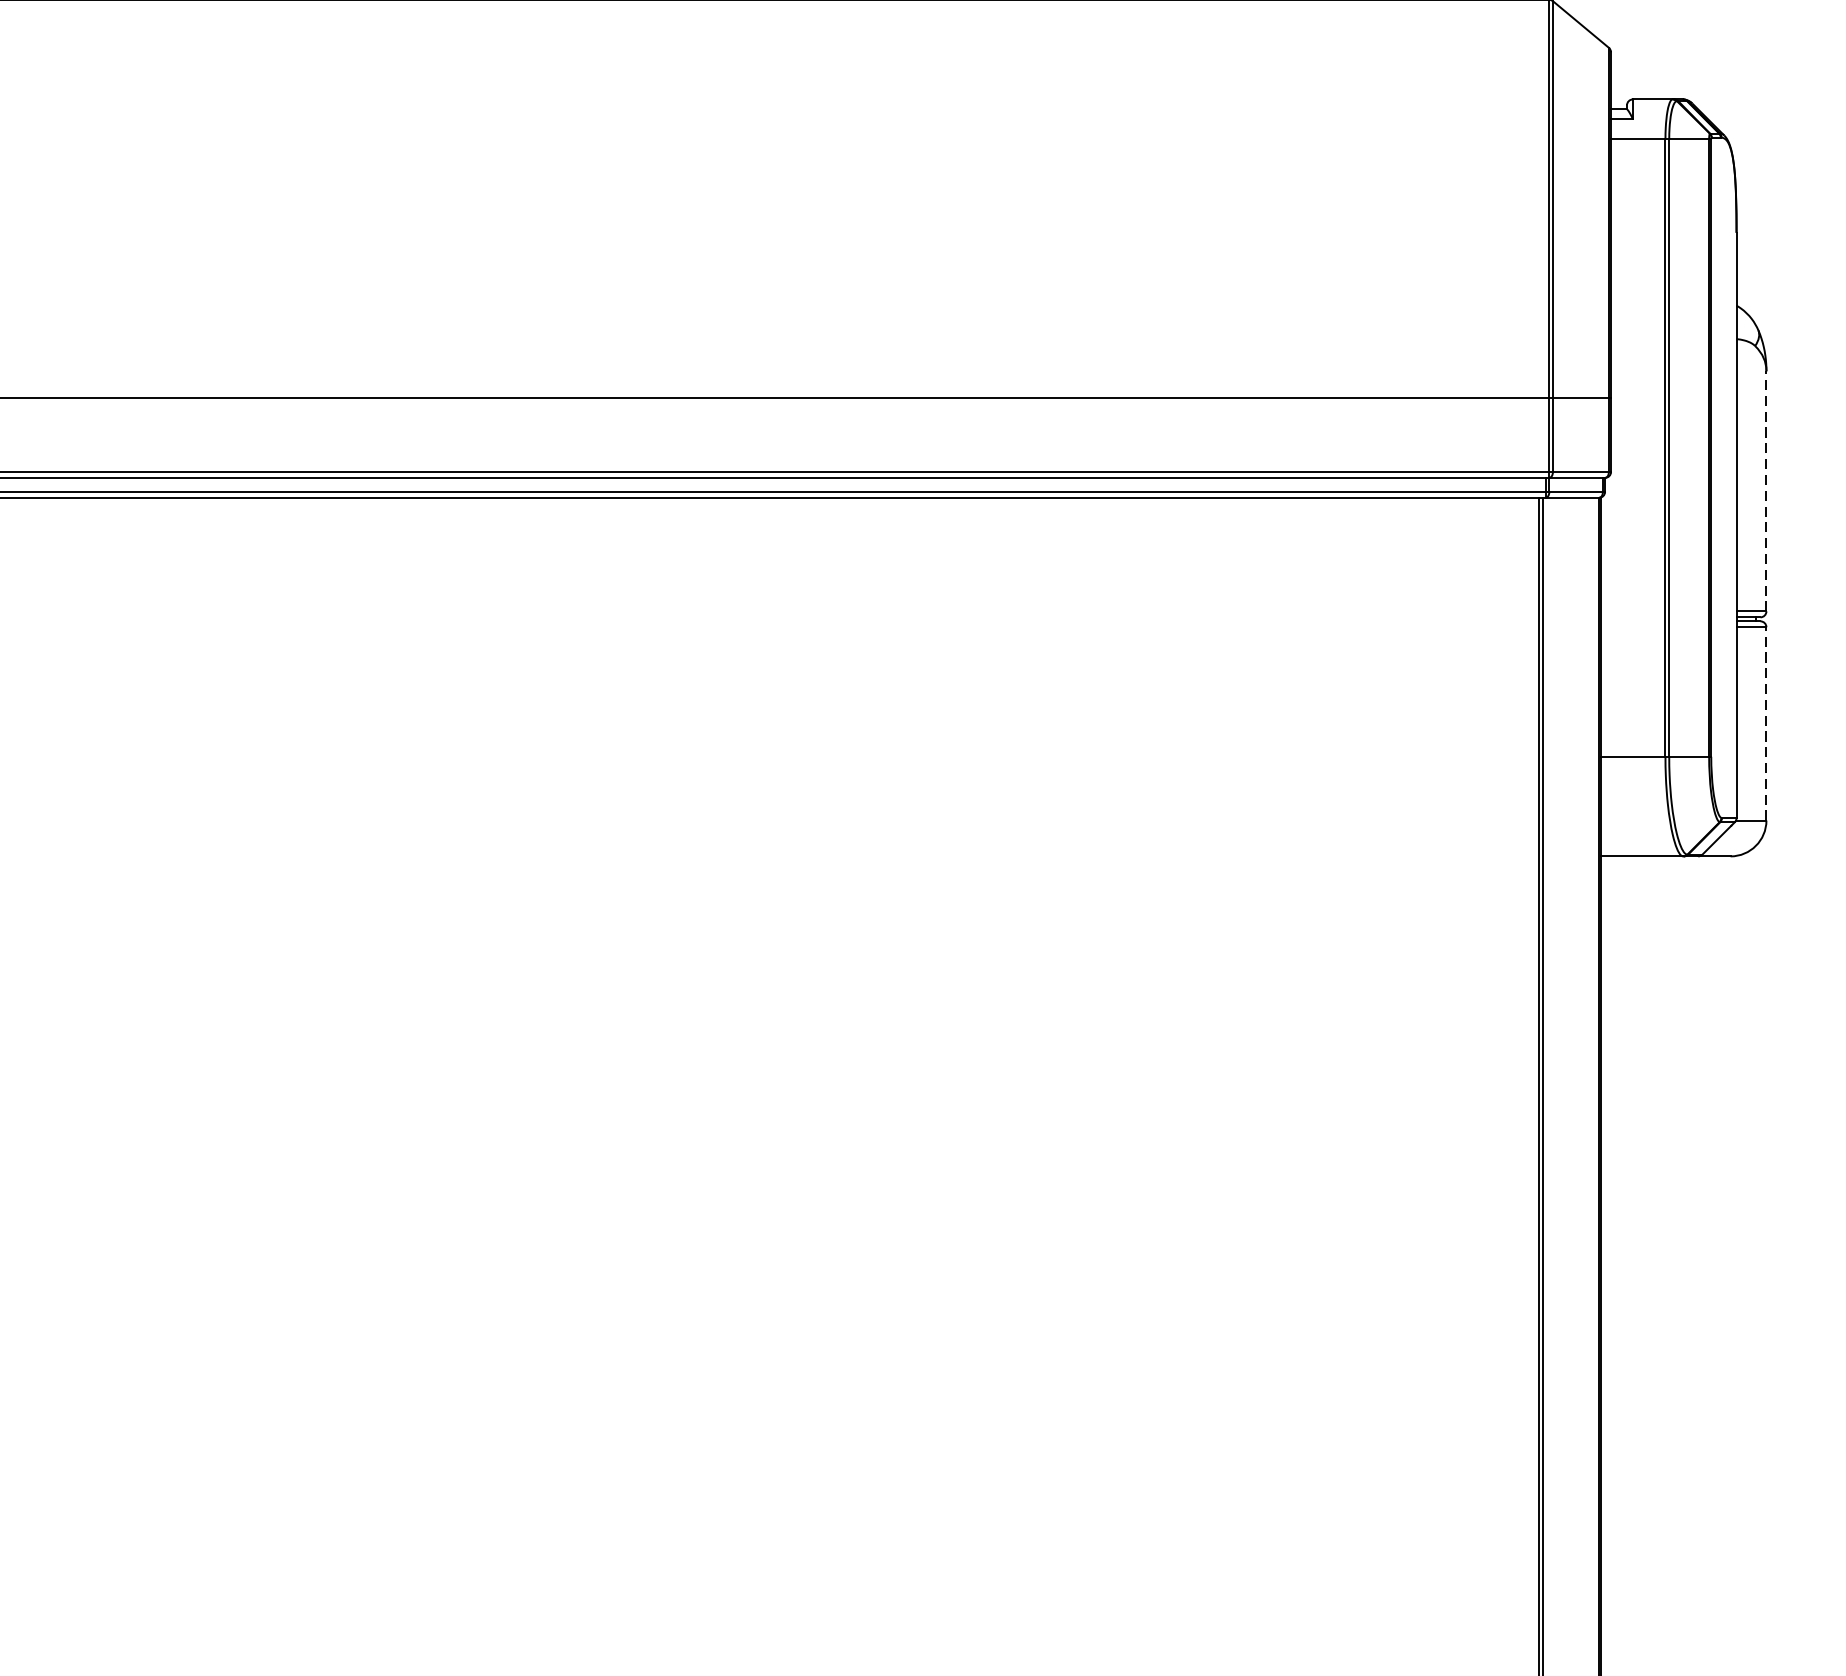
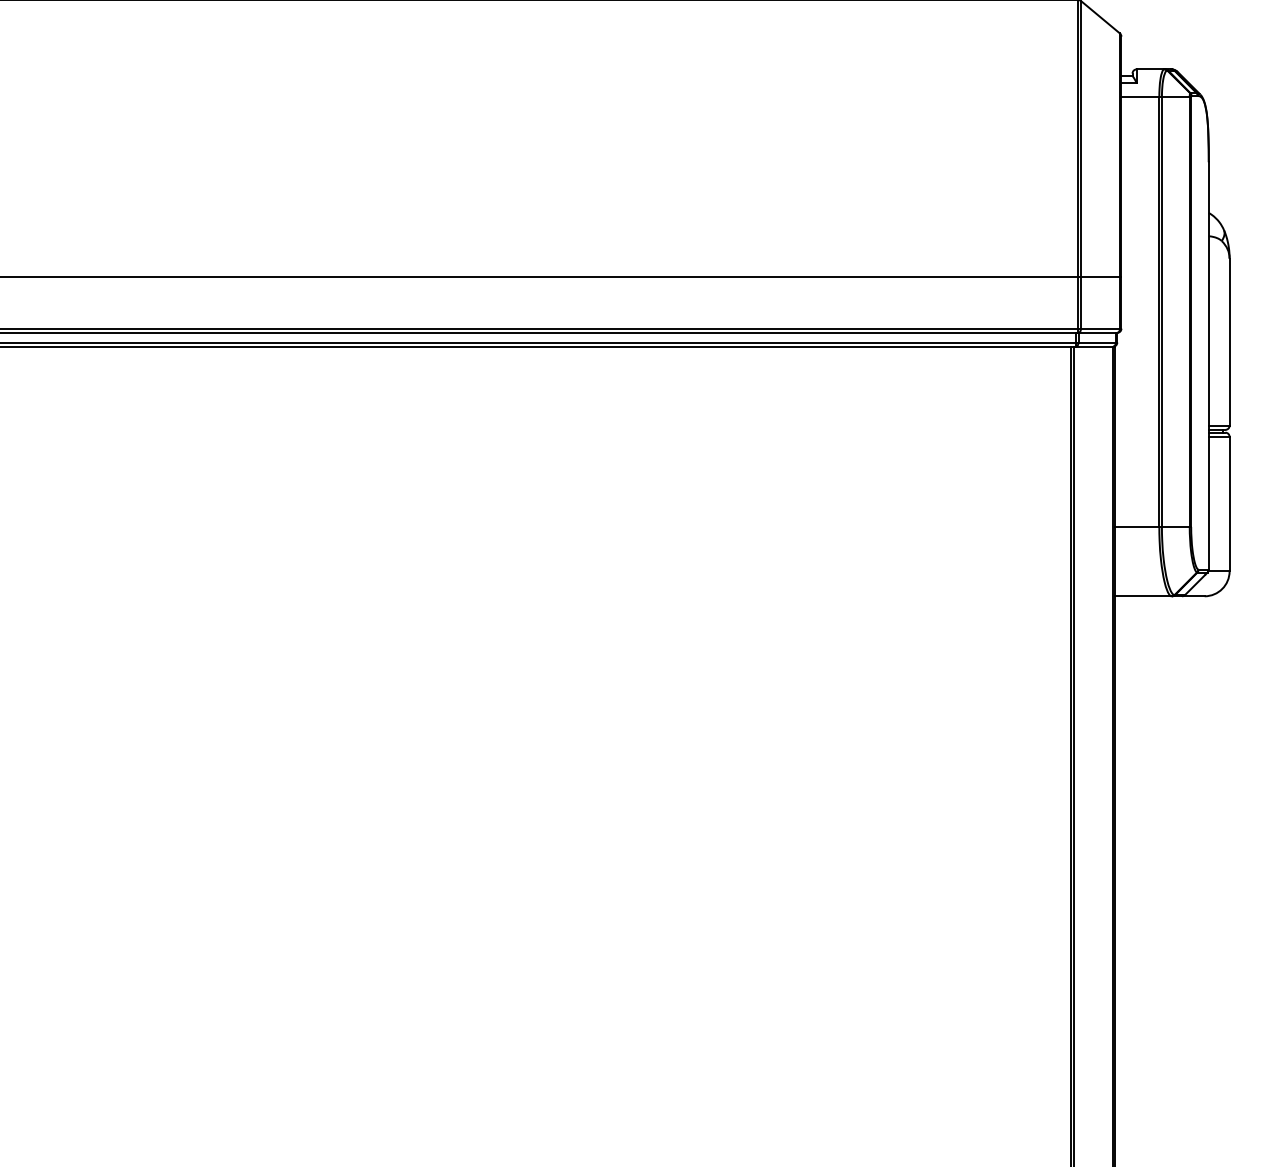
line: (1766, 491) -> (1229, 342), dashed -> solid
line: (1766, 723) -> (1229, 503), dashed -> solid

